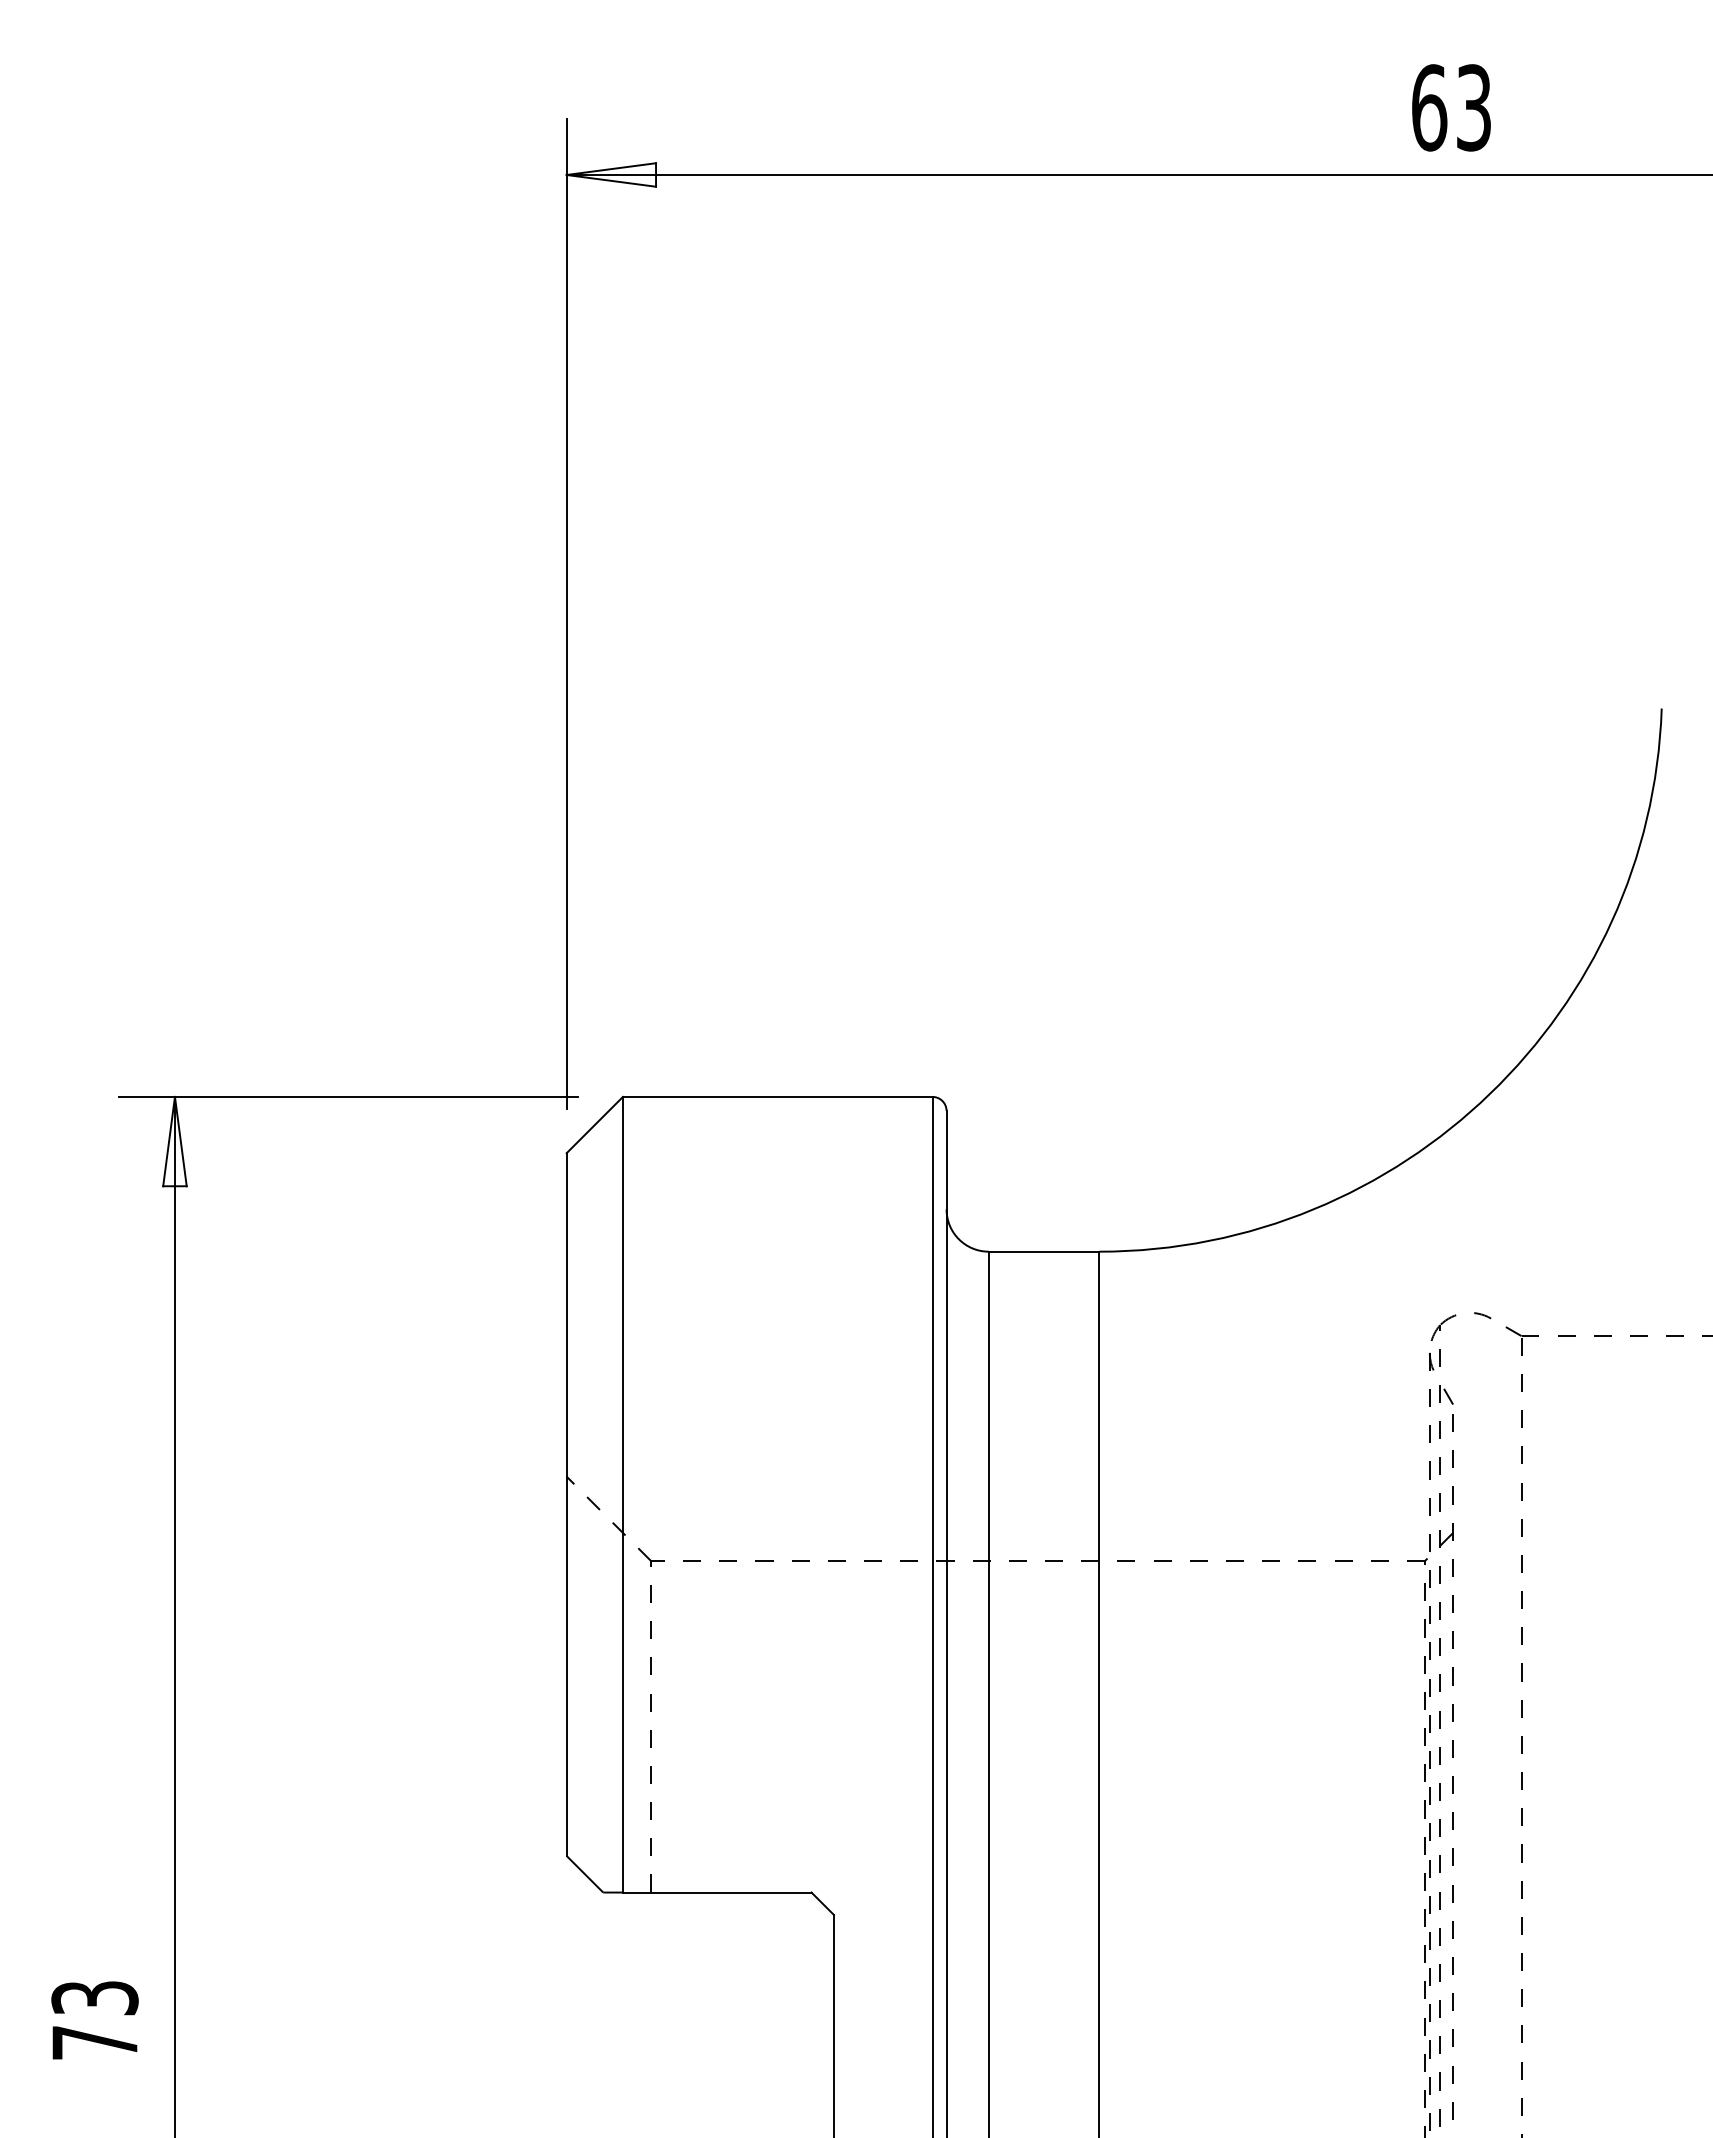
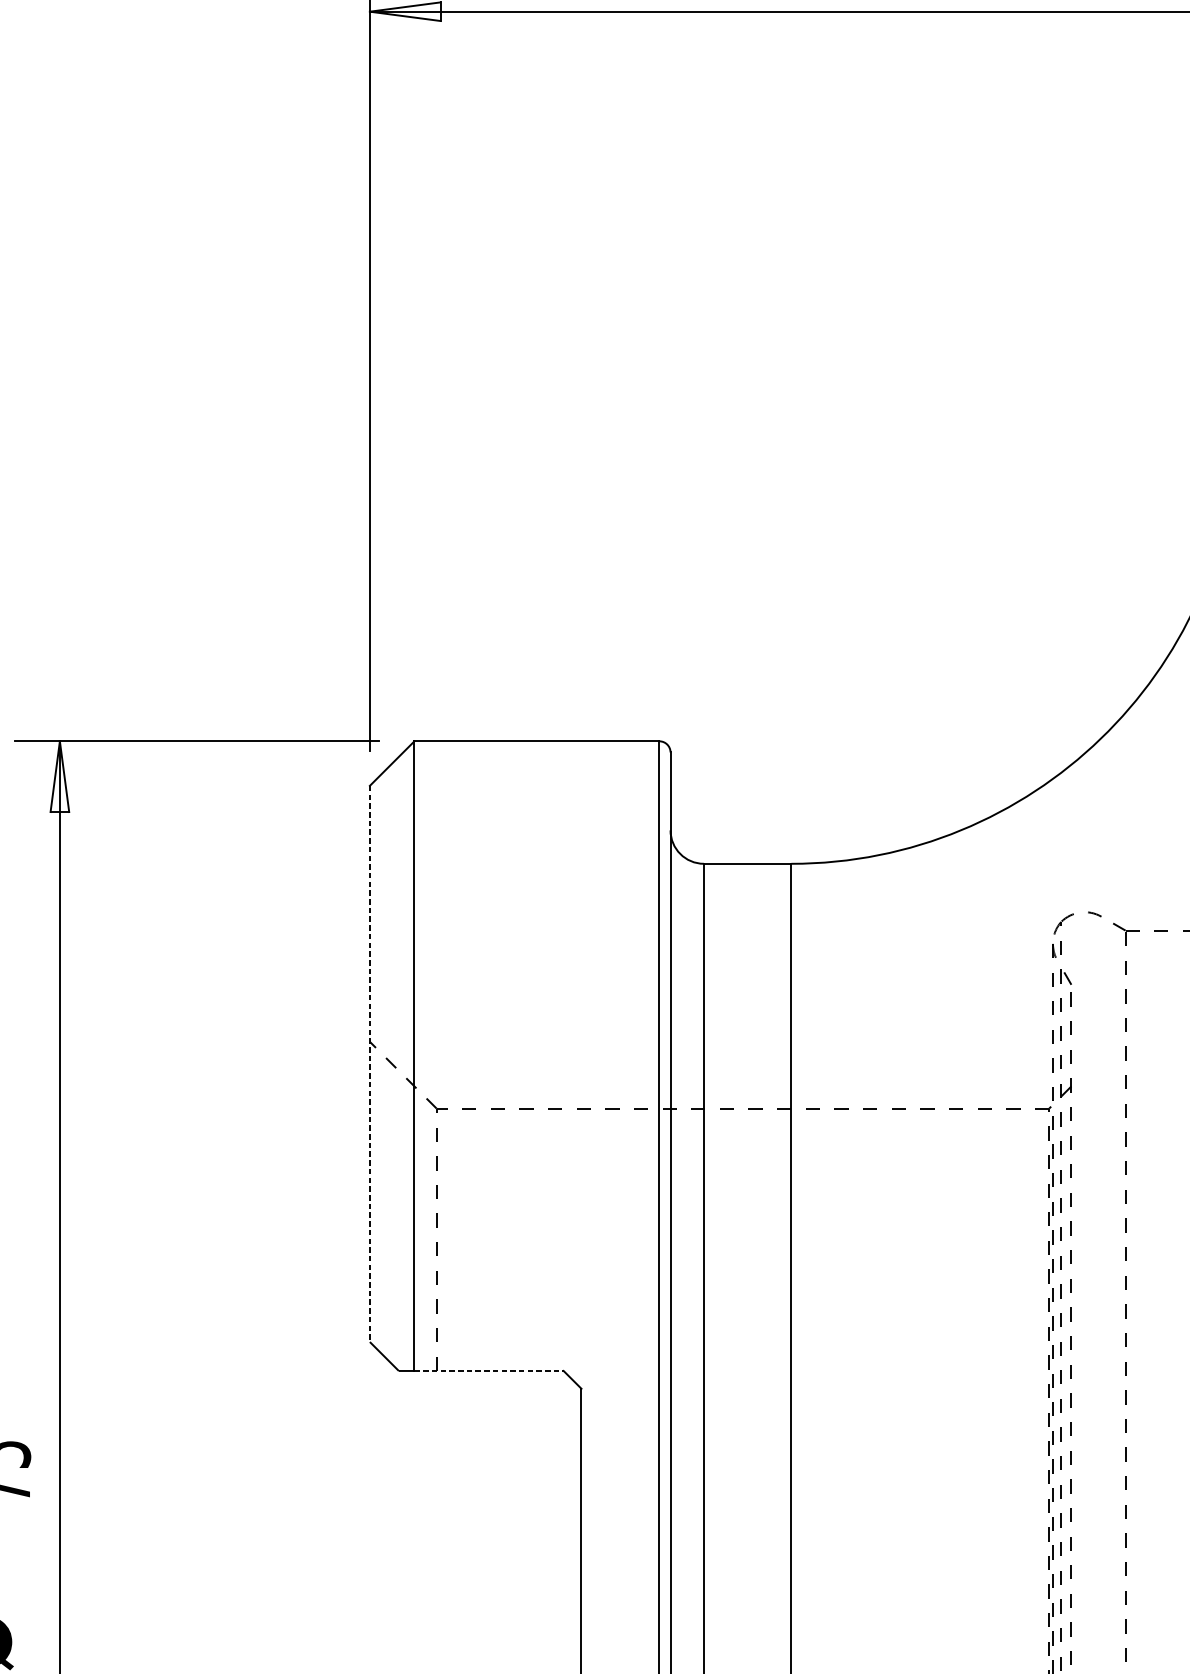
line: (566, 1505) -> (369, 1064), solid -> dashed
line: (717, 1892) -> (489, 1370), solid -> dashed

